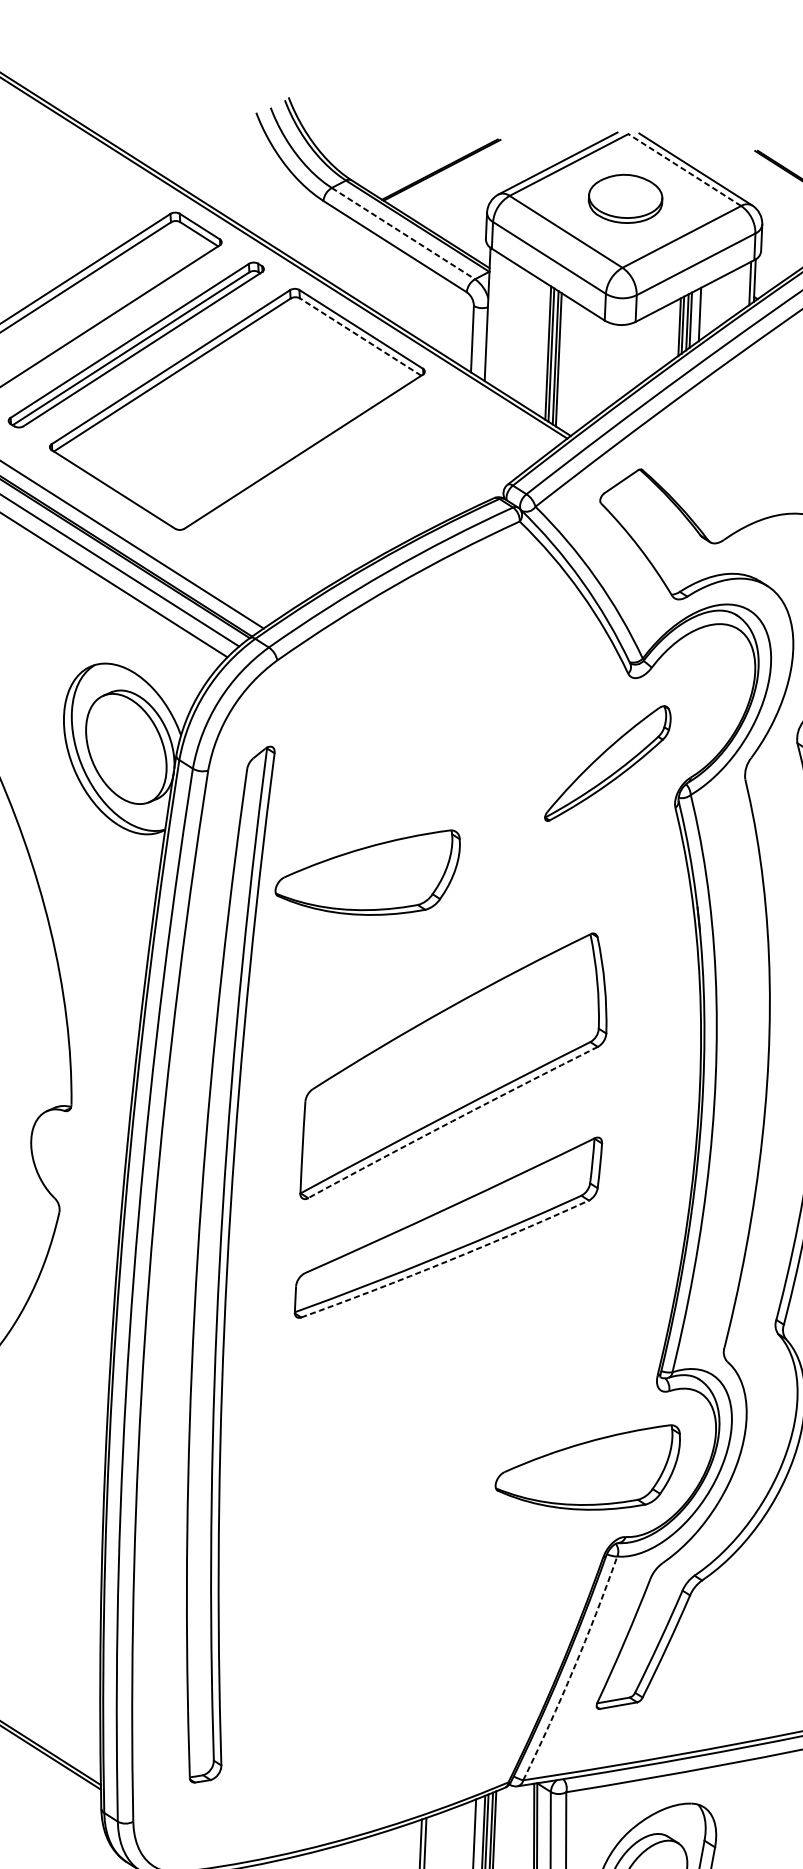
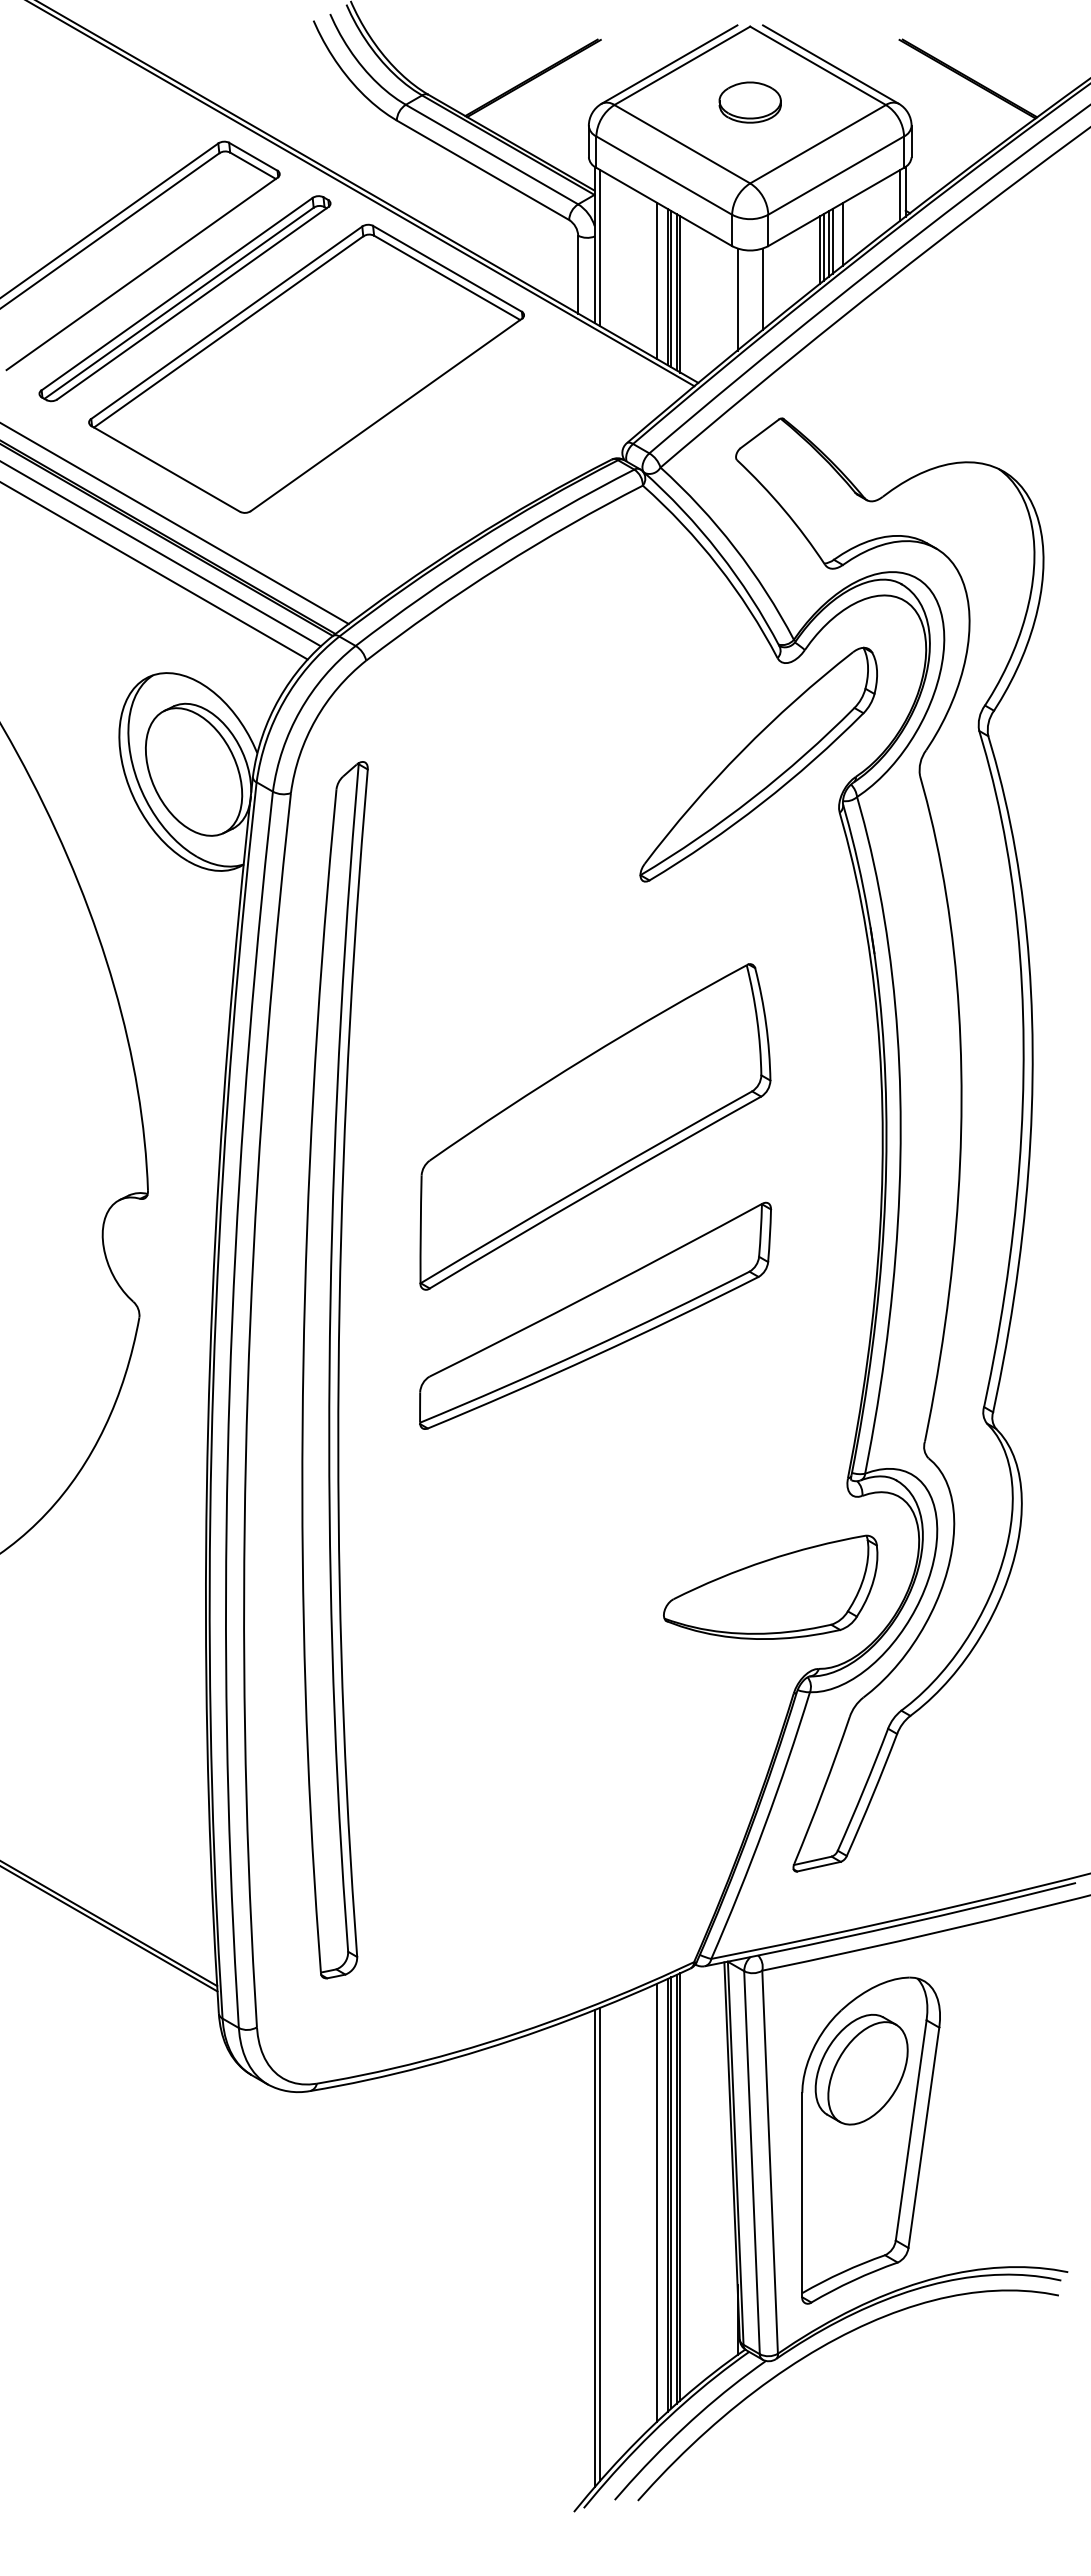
line: (684, 169) -> (817, 65), dashed -> solid
part: (624, 198) -> (749, 102), size x0.71
line: (403, 233) -> (492, 154), dashed -> solid
line: (491, 316) -> (599, 247), added
line: (360, 336) -> (446, 277), dashed -> solid
line: (539, 347) -> (657, 280), added
line: (629, 358) -> (762, 289), added
line: (607, 366) -> (737, 299), added
part: (607, 763) -> (758, 764), size x1.67
part: (367, 870) -> (482, 901), removed
arc: (452, 1121) -> (594, 1191), dashed -> solid
arc: (446, 1261) -> (594, 1355), dashed -> solid
arc: (573, 1670) -> (764, 1827), dashed -> solid

